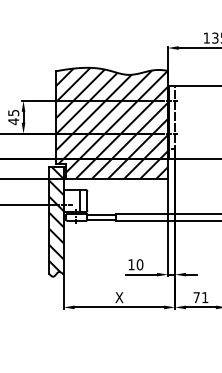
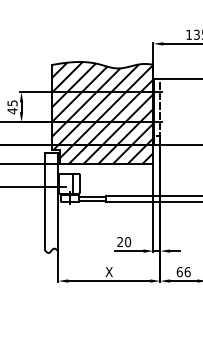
hatch: (56, 219) -> (51, 200), removed
text: (131, 264) -> (120, 241), 10 -> 20
text: (200, 297) -> (183, 271), 71 -> 66

